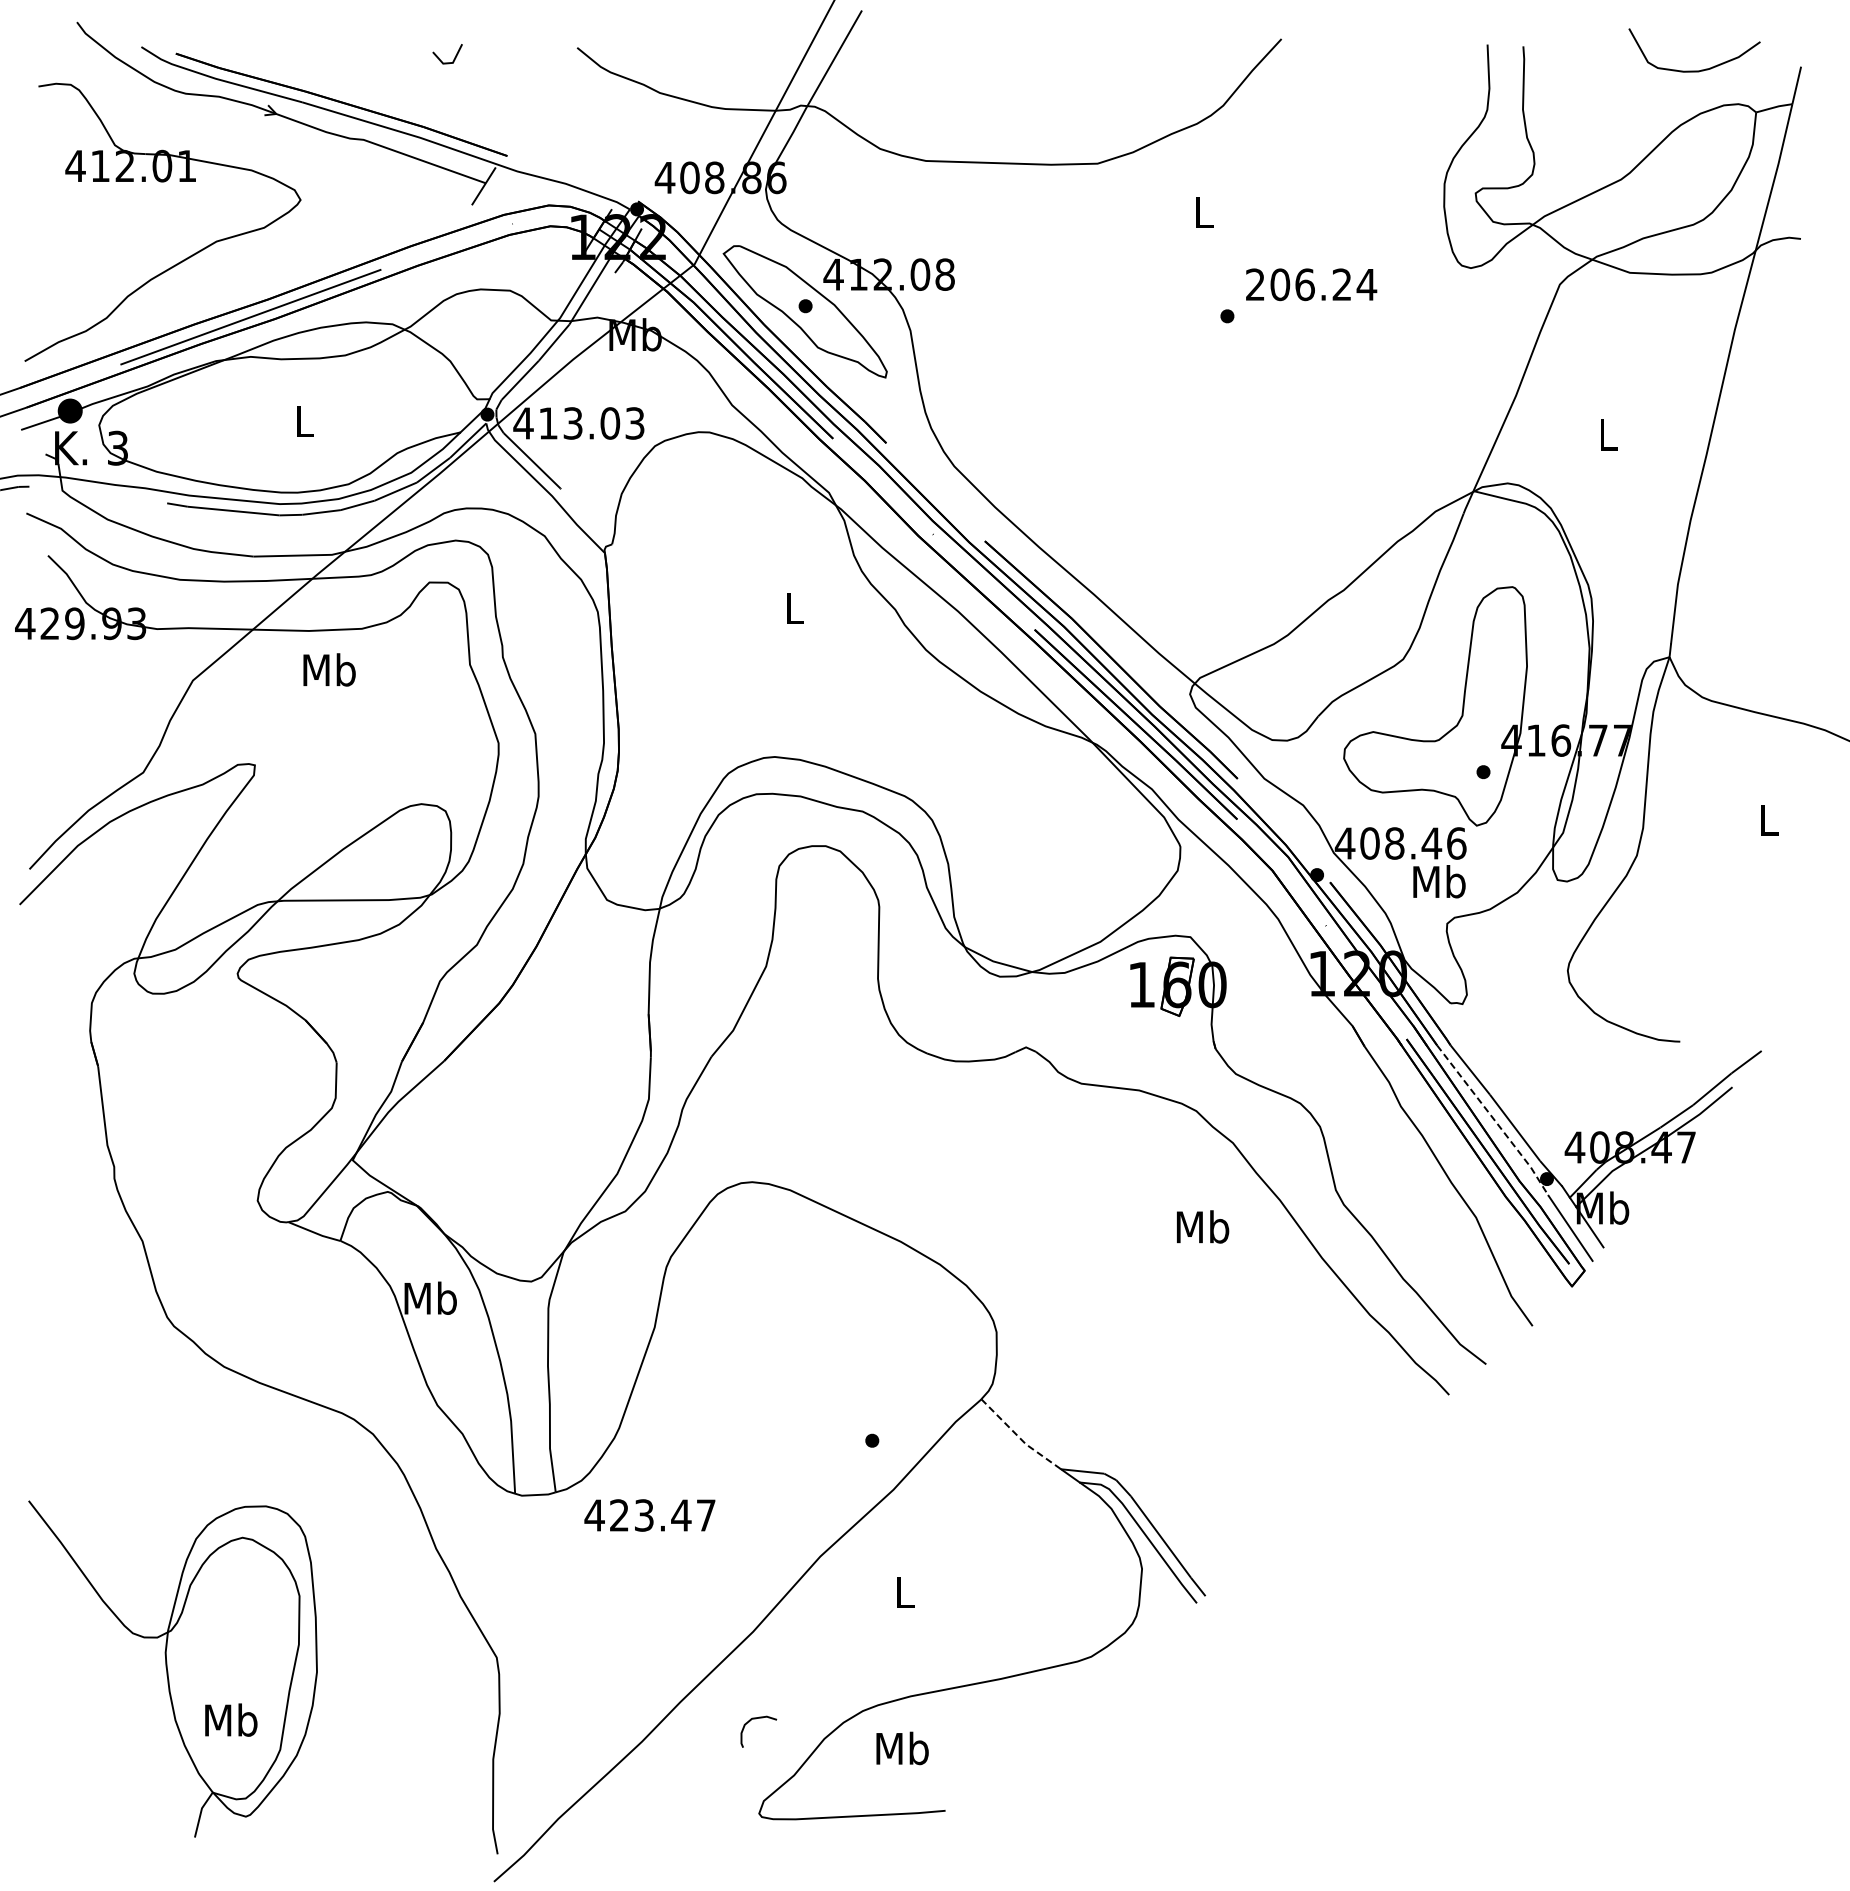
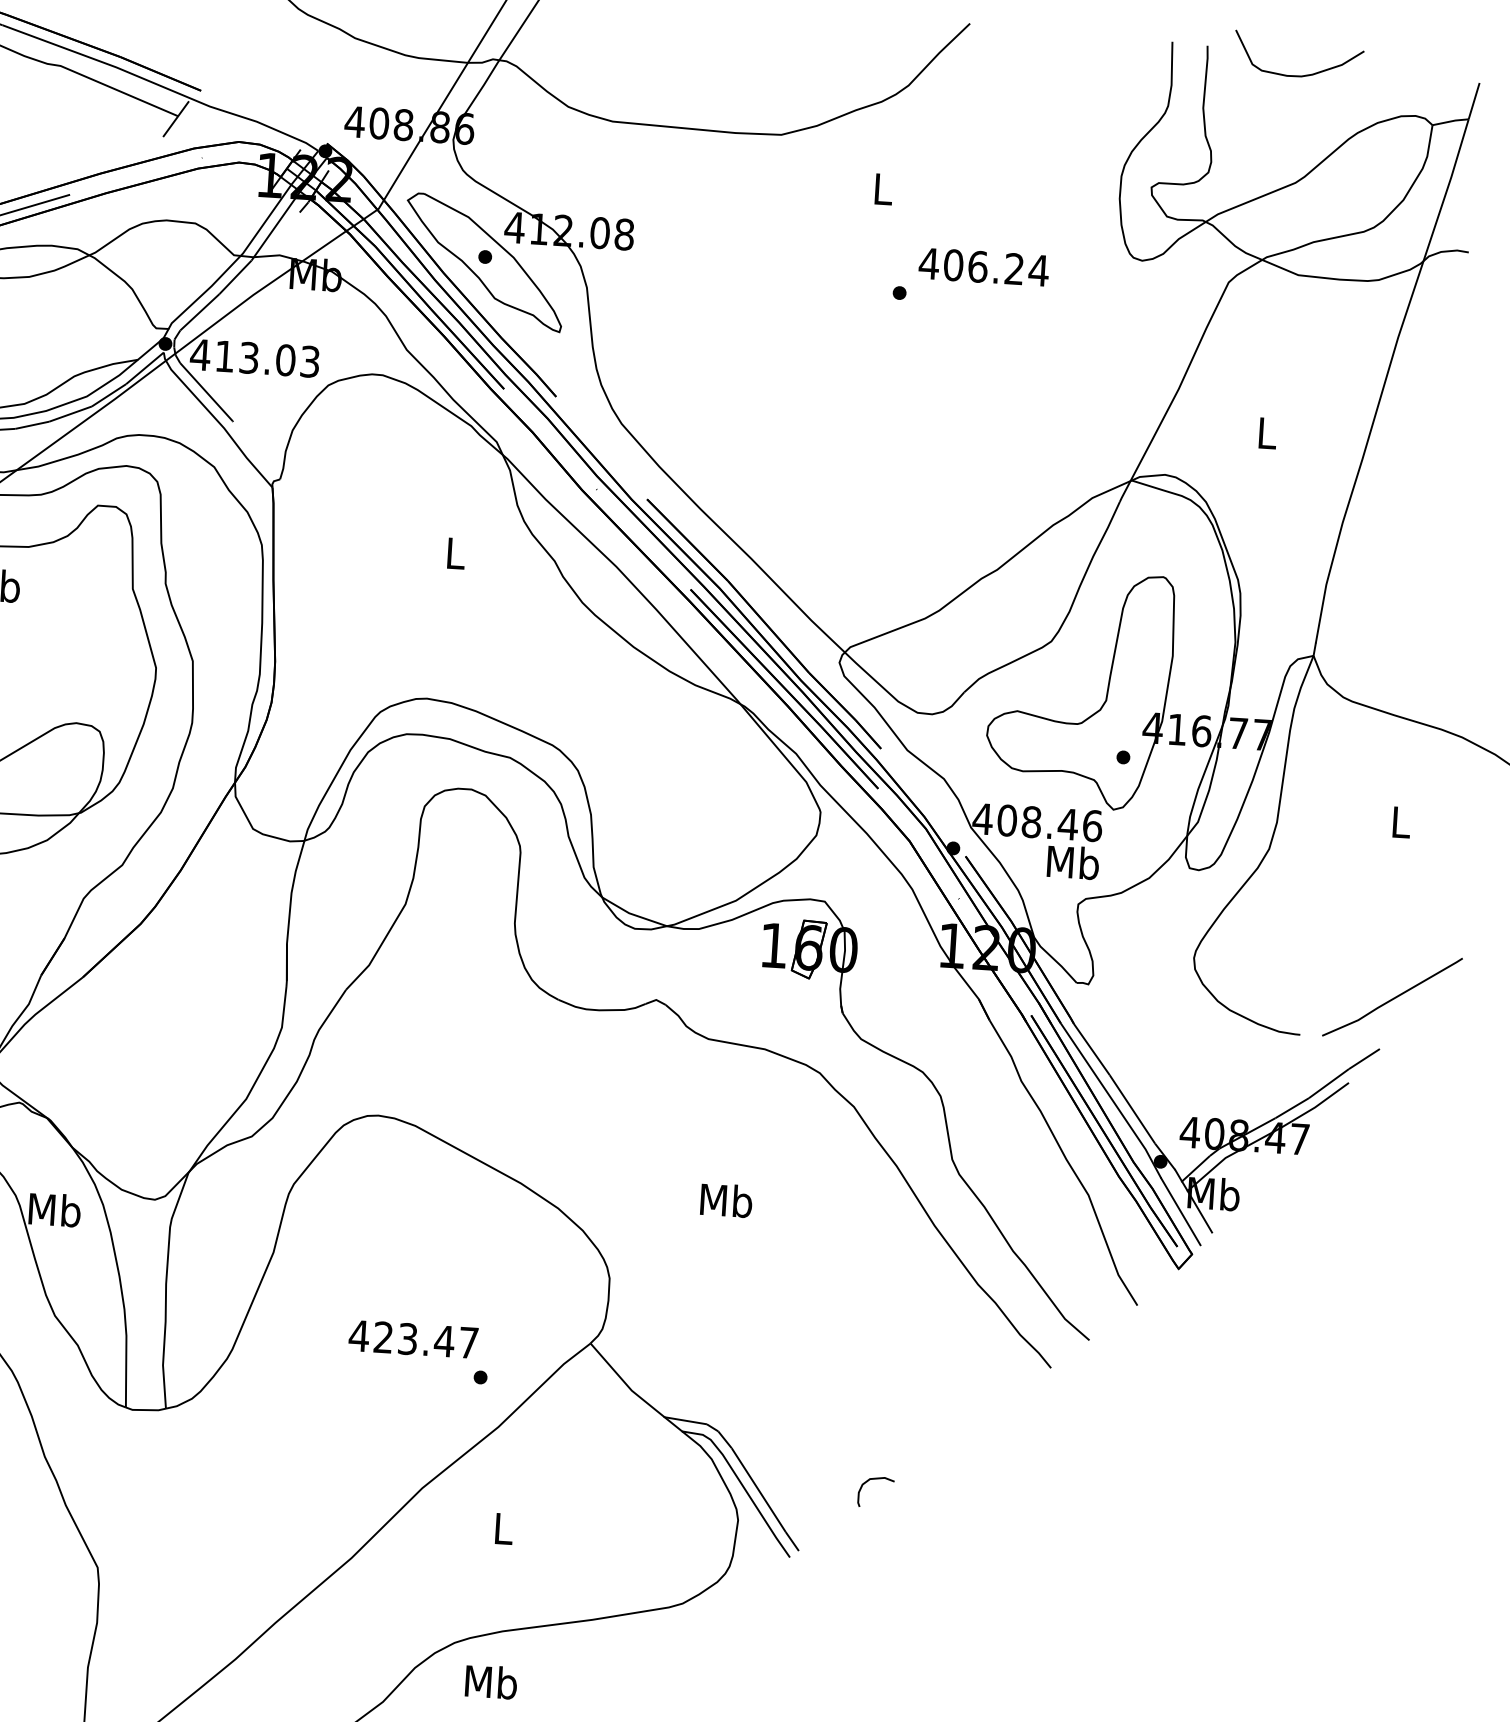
curve: (1694, 70) -> (1297, 75), moved
text: (1255, 284) -> (929, 263), 206.24 -> 406.24
line: (1771, 998) -> (1392, 997), added
line: (1495, 1120) -> (1113, 1100), dashed -> solid
text: (1203, 1226) -> (727, 1200), moved
line: (1019, 1437) -> (625, 1383), dashed -> solid
text: (649, 1515) -> (413, 1339), moved
curve: (756, 1719) -> (874, 1480), moved

